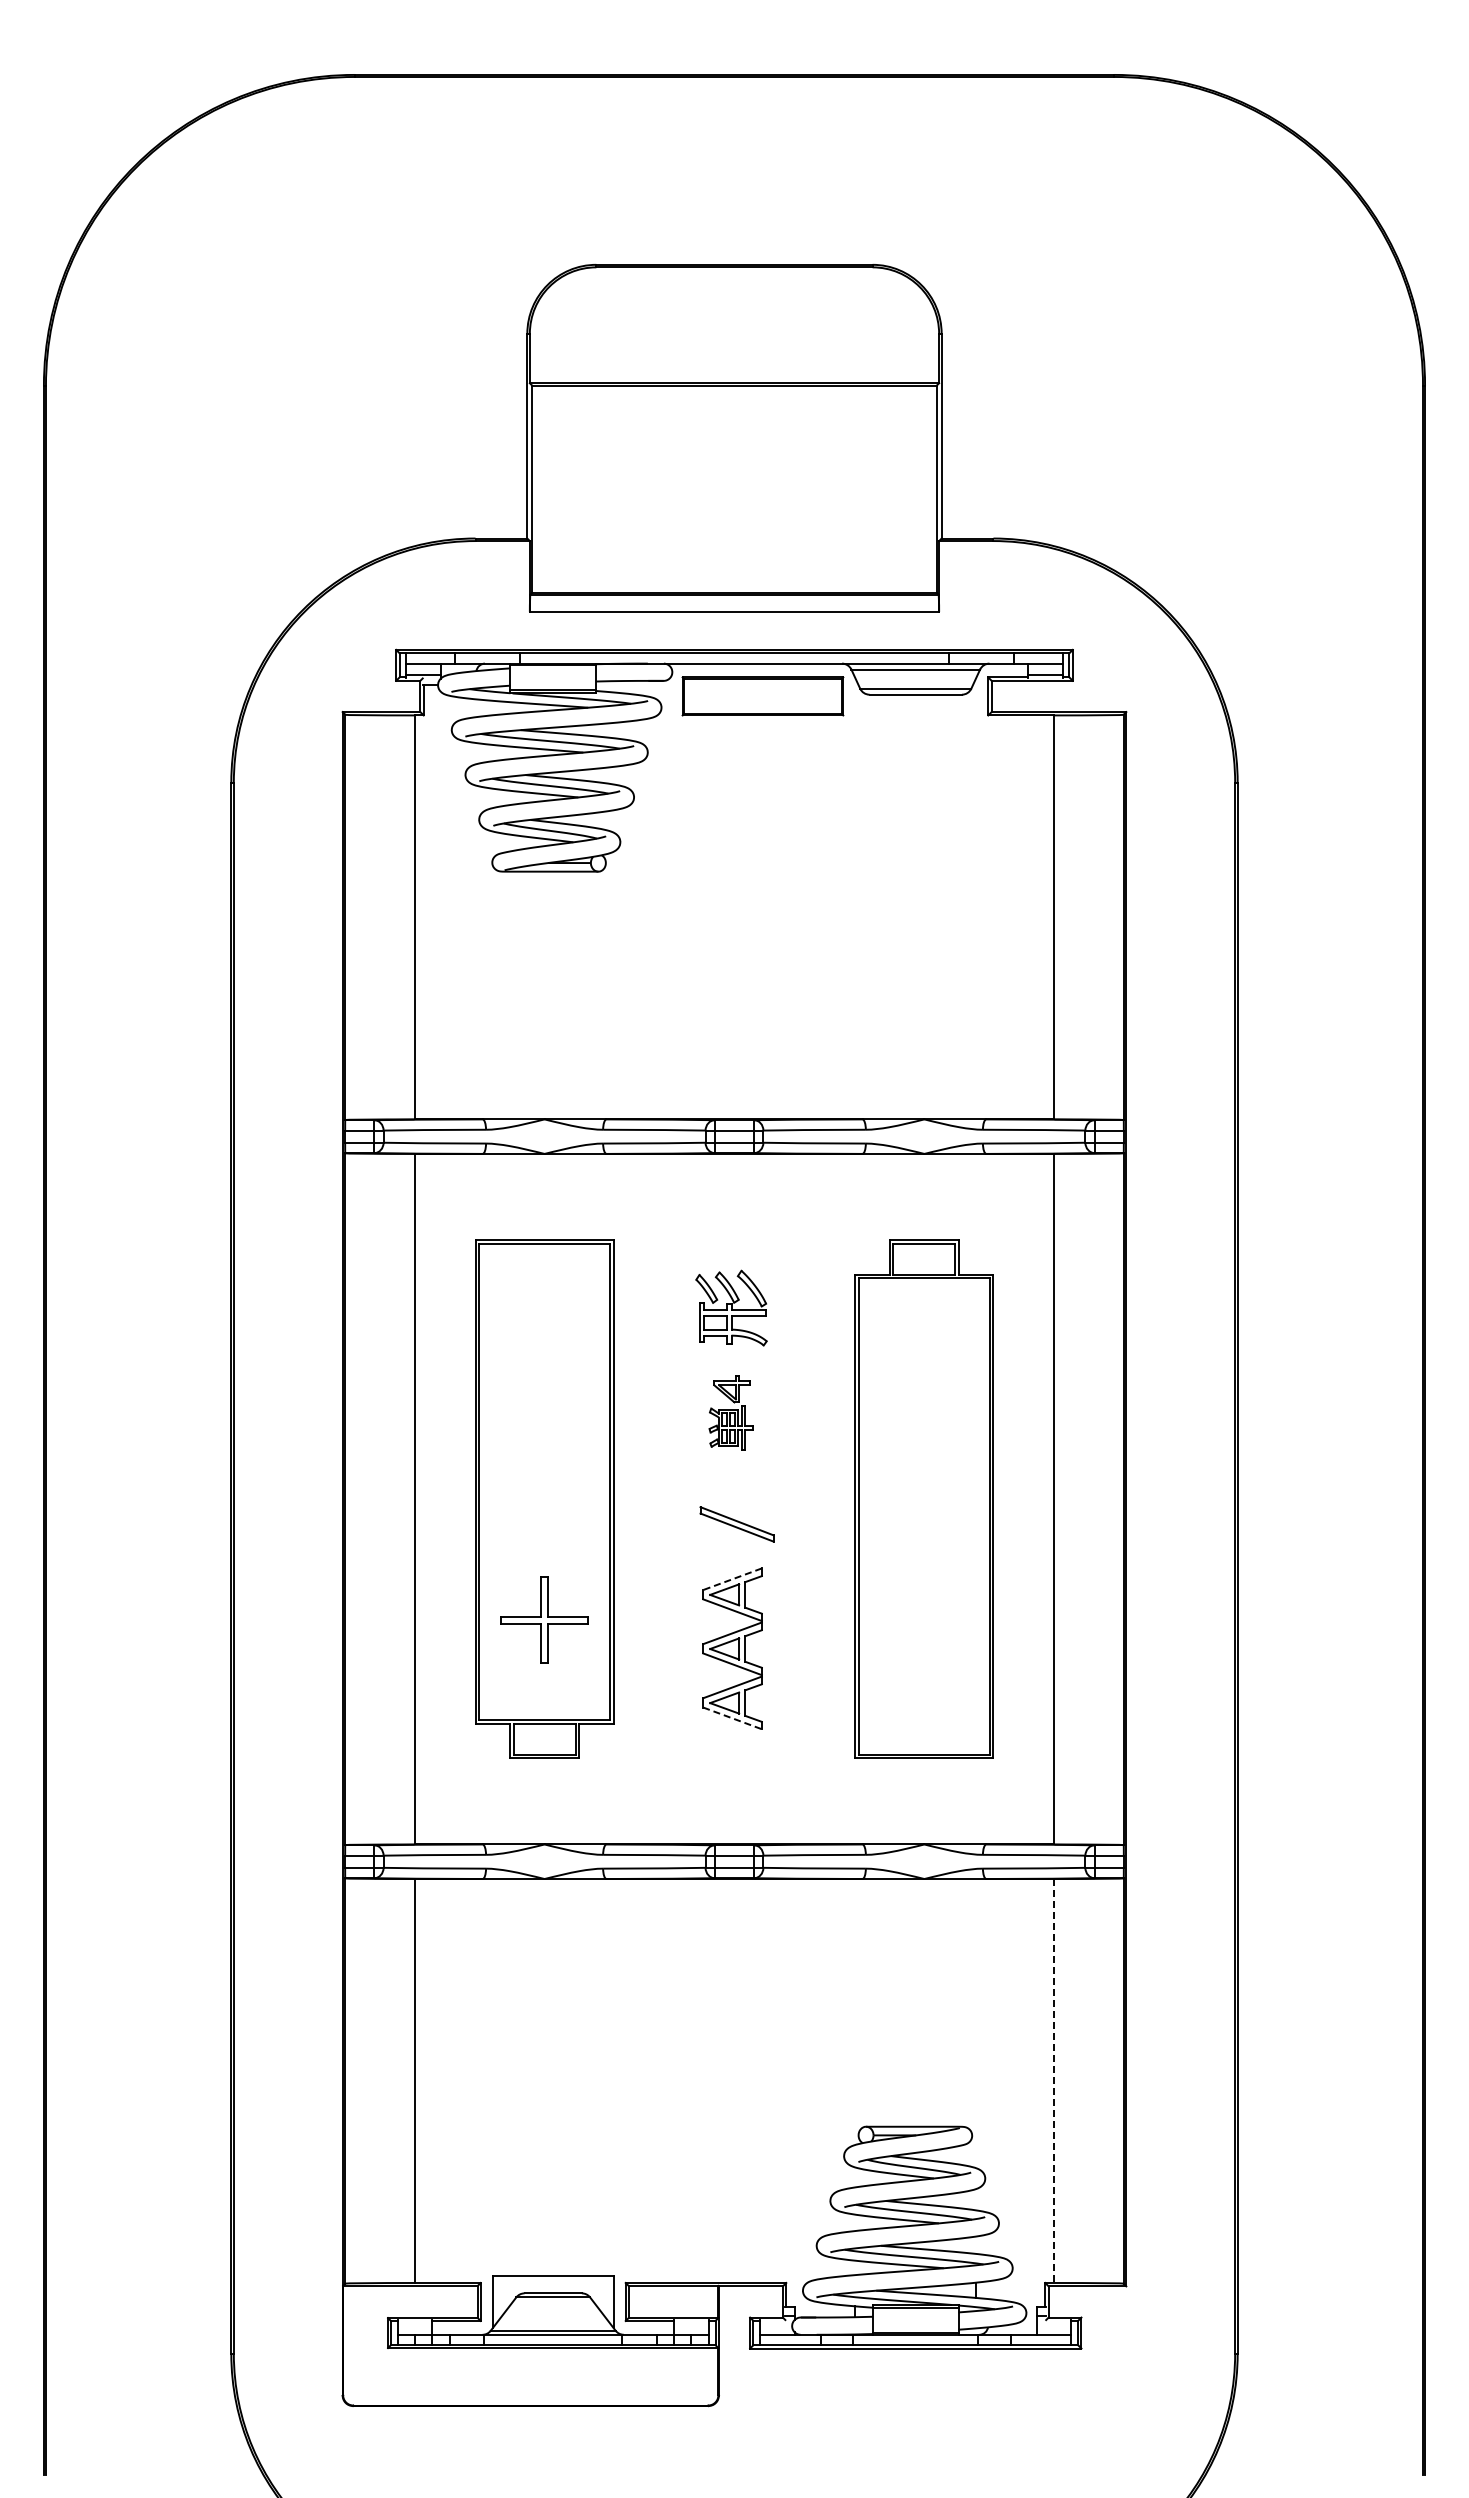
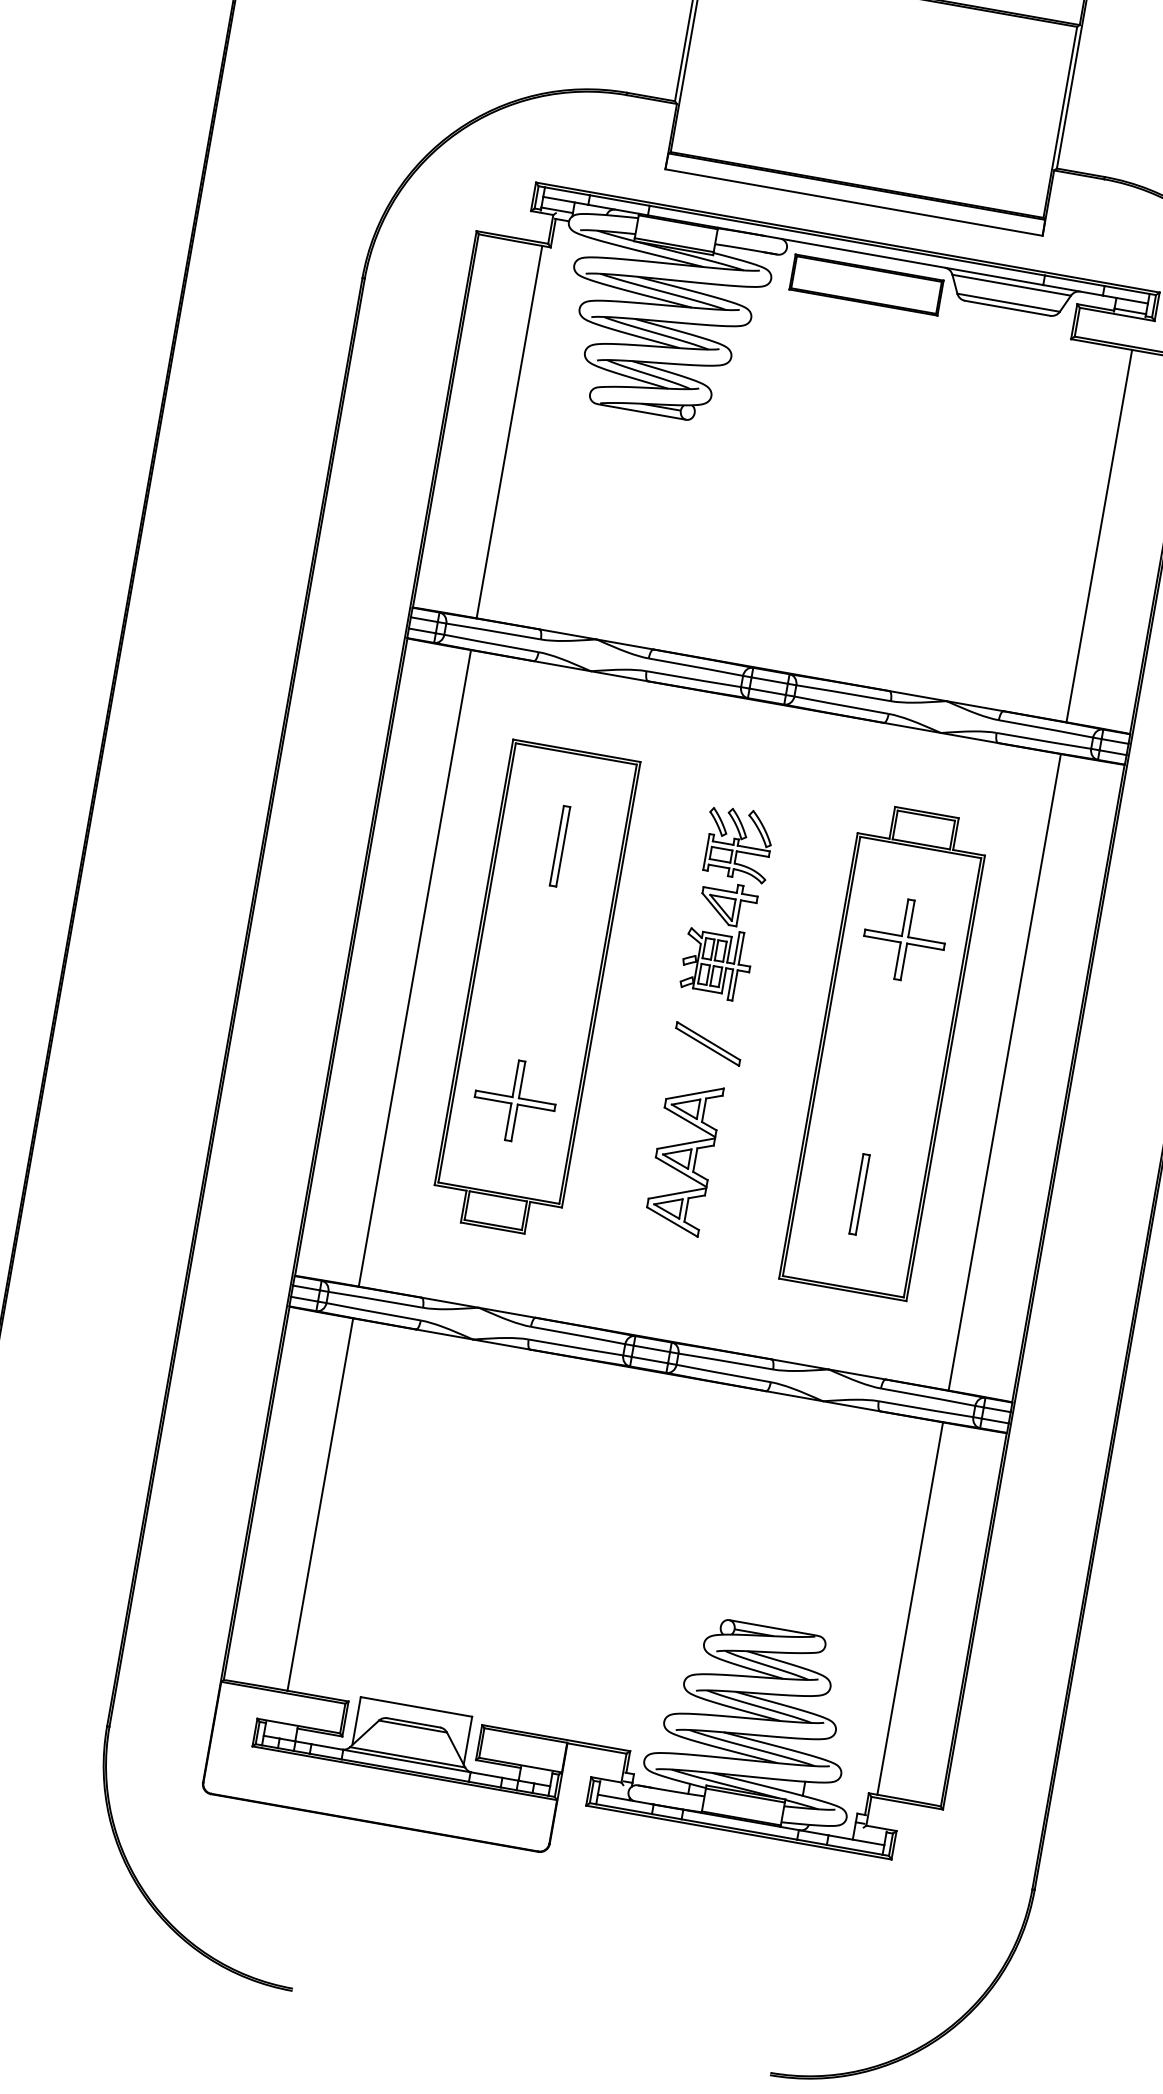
part: (544, 1343) -> (560, 845), added
part: (924, 1378) -> (904, 939), added
part: (730, 1412) -> (720, 939), size x1.67
line: (732, 1579) -> (694, 1094), dashed -> solid
part: (924, 1654) -> (859, 1194), added
line: (733, 1718) -> (673, 1222), dashed -> solid
line: (1054, 2081) -> (910, 1609), dashed -> solid

